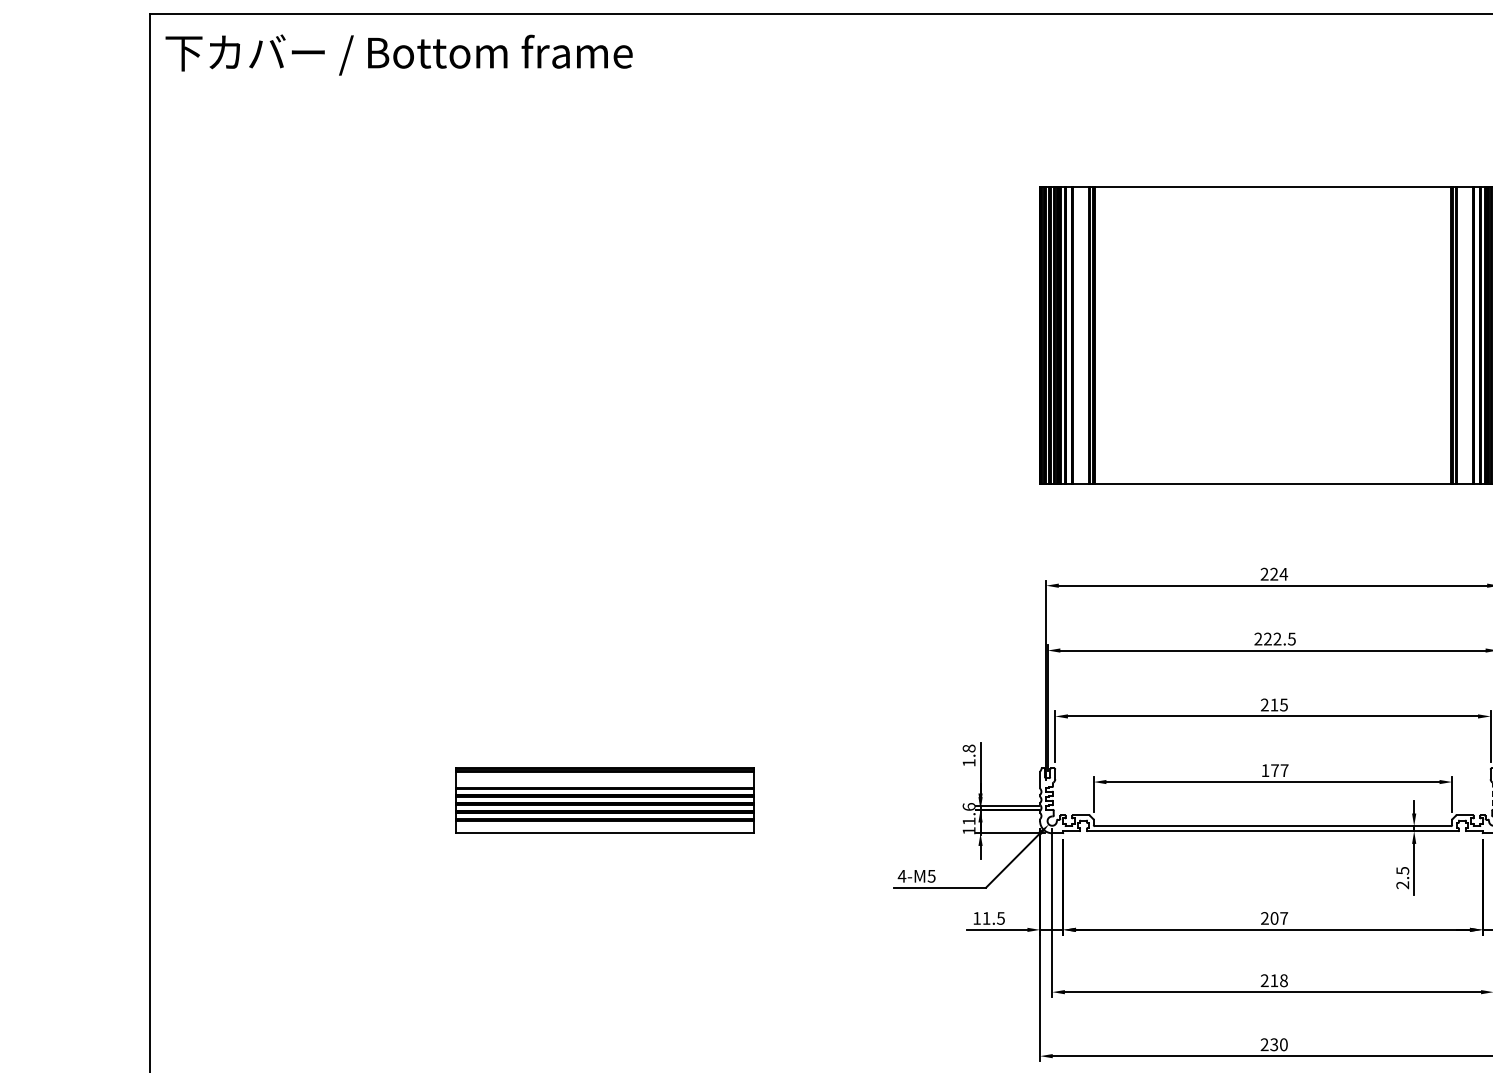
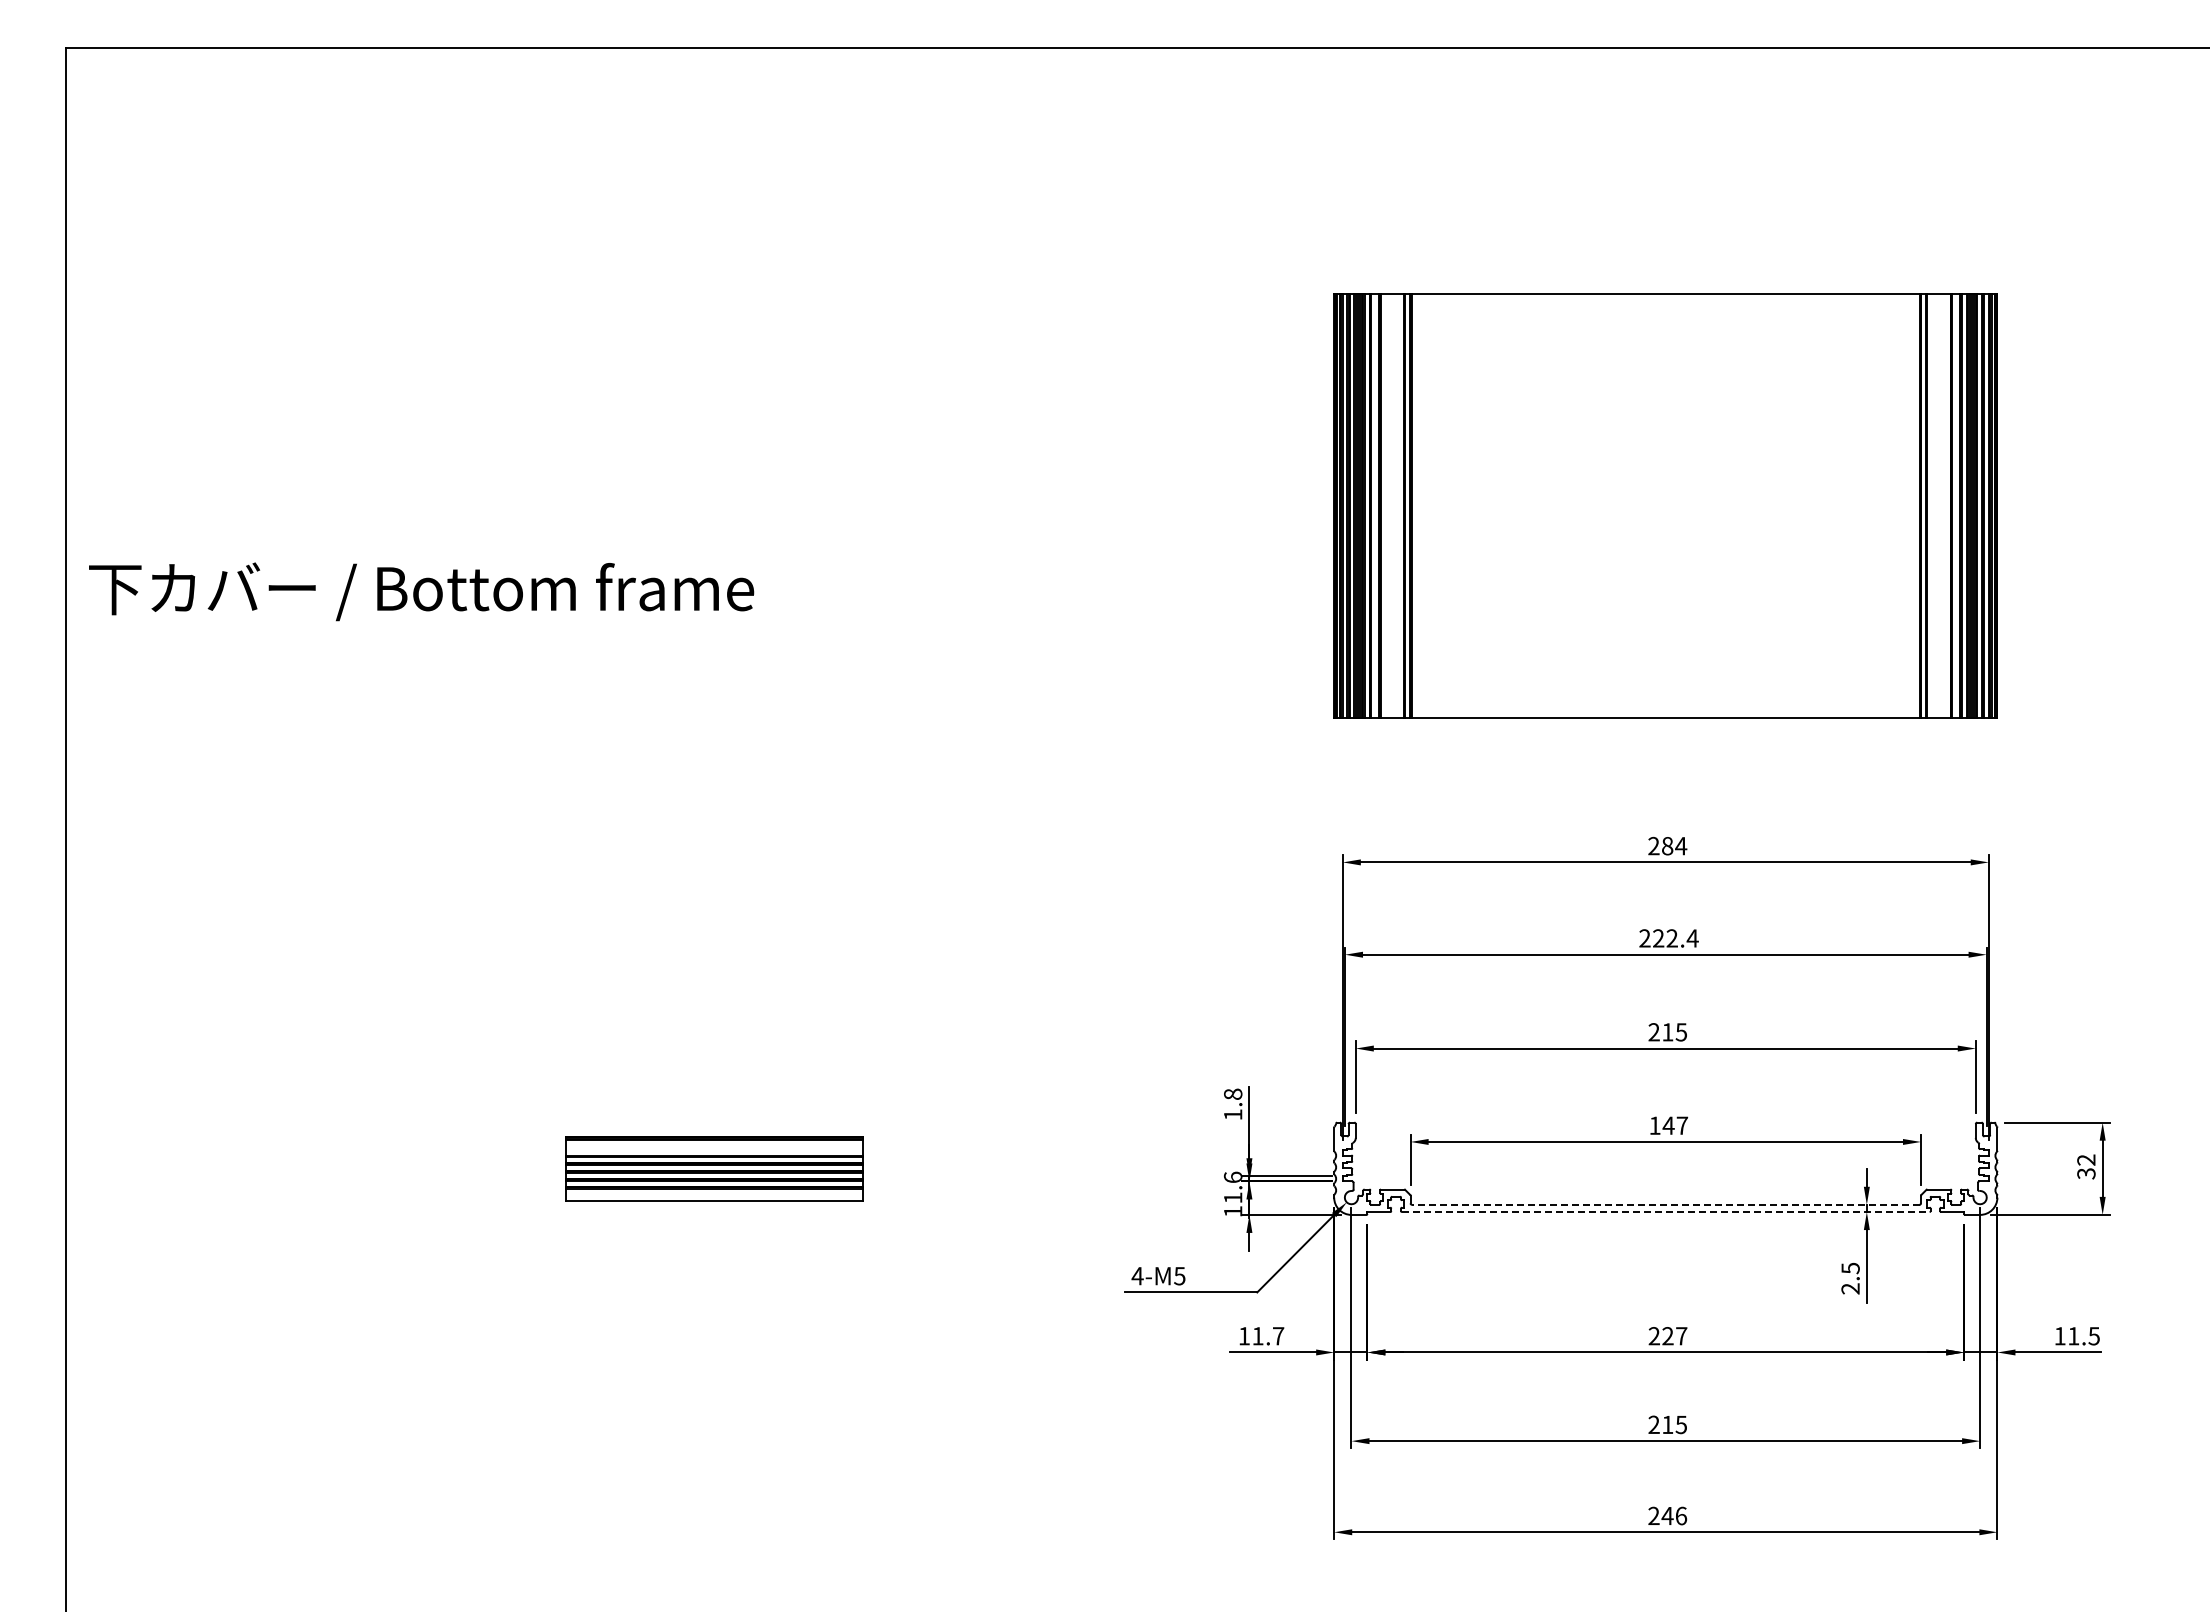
text: (399, 54) -> (421, 591), moved
text: (1274, 574) -> (1667, 846), 224 -> 284
text: (1291, 639) -> (1692, 938), 222.5 -> 222.4
text: (1274, 770) -> (1668, 1125), 177 -> 147
part: (604, 800) -> (714, 1168), size x0.7
line: (1272, 825) -> (1665, 1204), solid -> dashed
line: (1272, 831) -> (1665, 1212), solid -> dashed
text: (1000, 918) -> (1278, 1336), 11.5 -> 11.7
text: (1274, 918) -> (1667, 1336), 207 -> 227
text: (1284, 980) -> (1681, 1424), 218 -> 215
text: (1279, 1044) -> (1674, 1515), 230 -> 246

